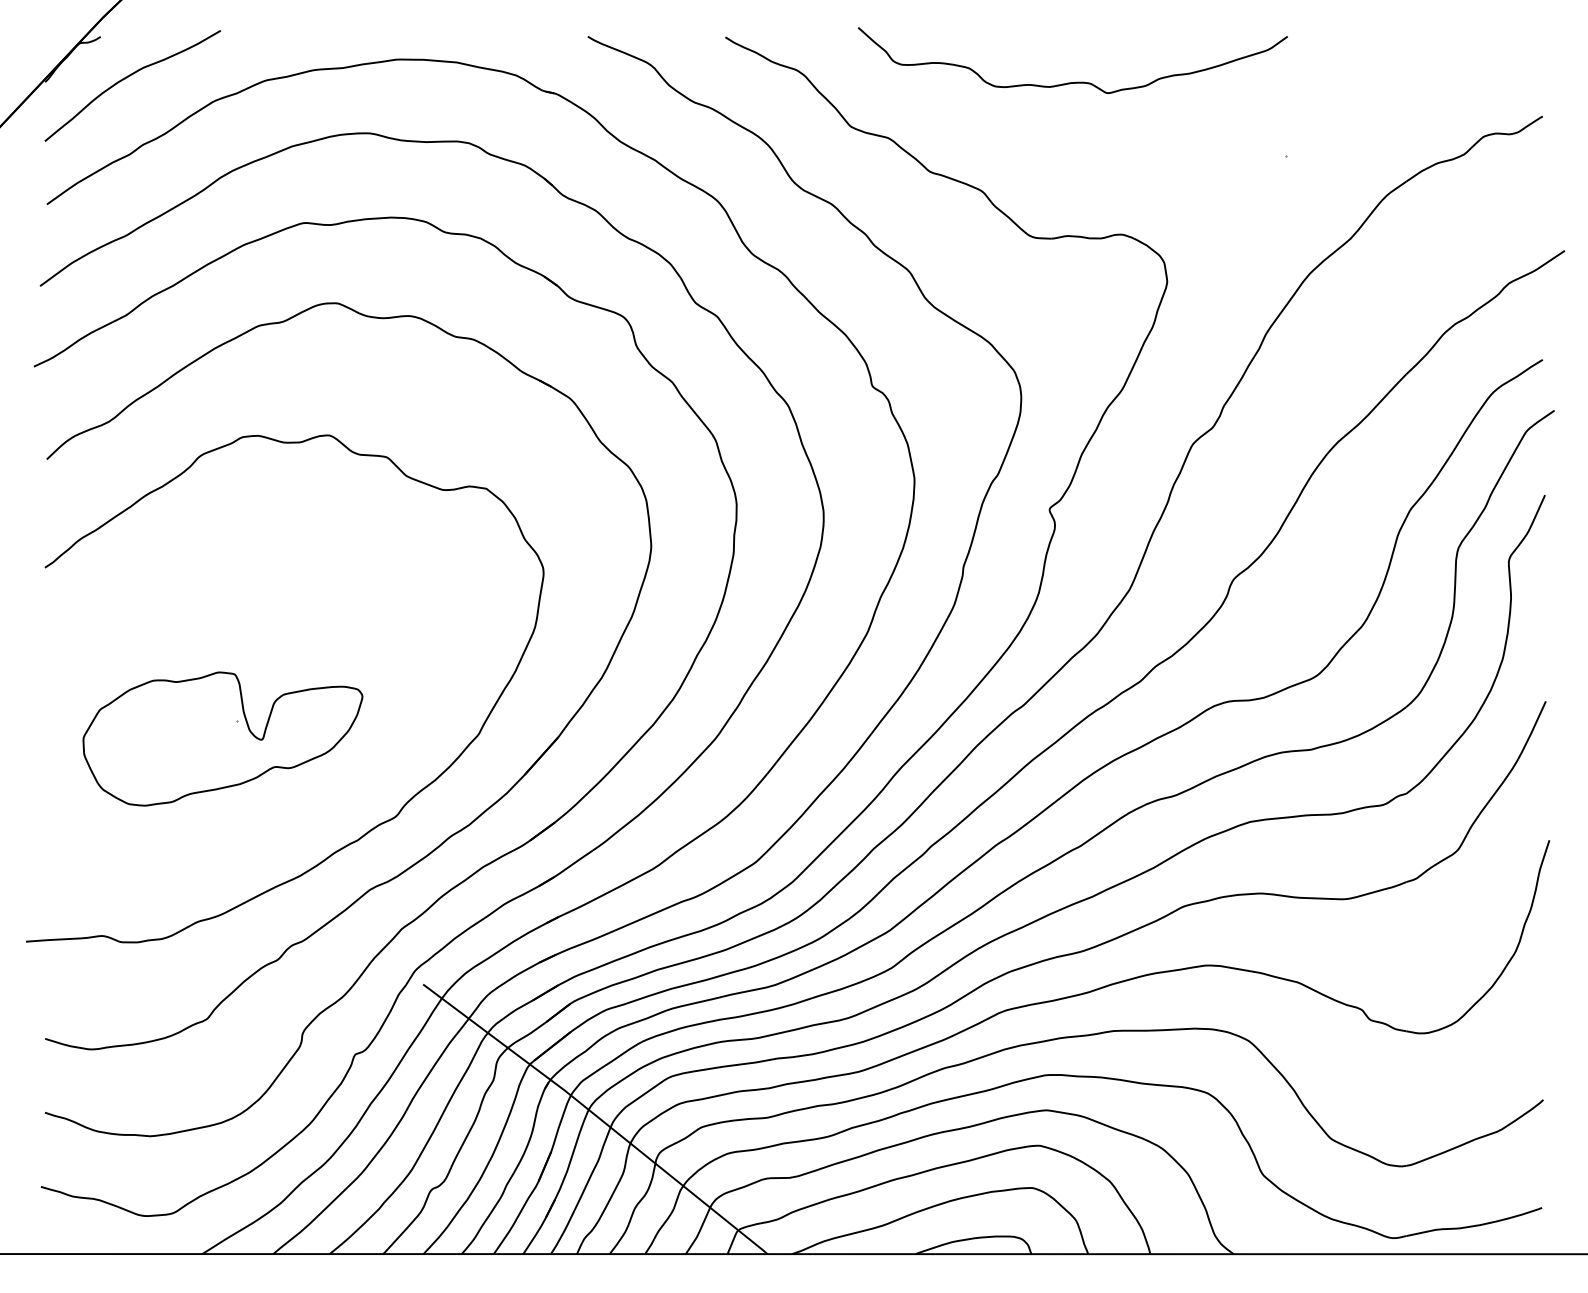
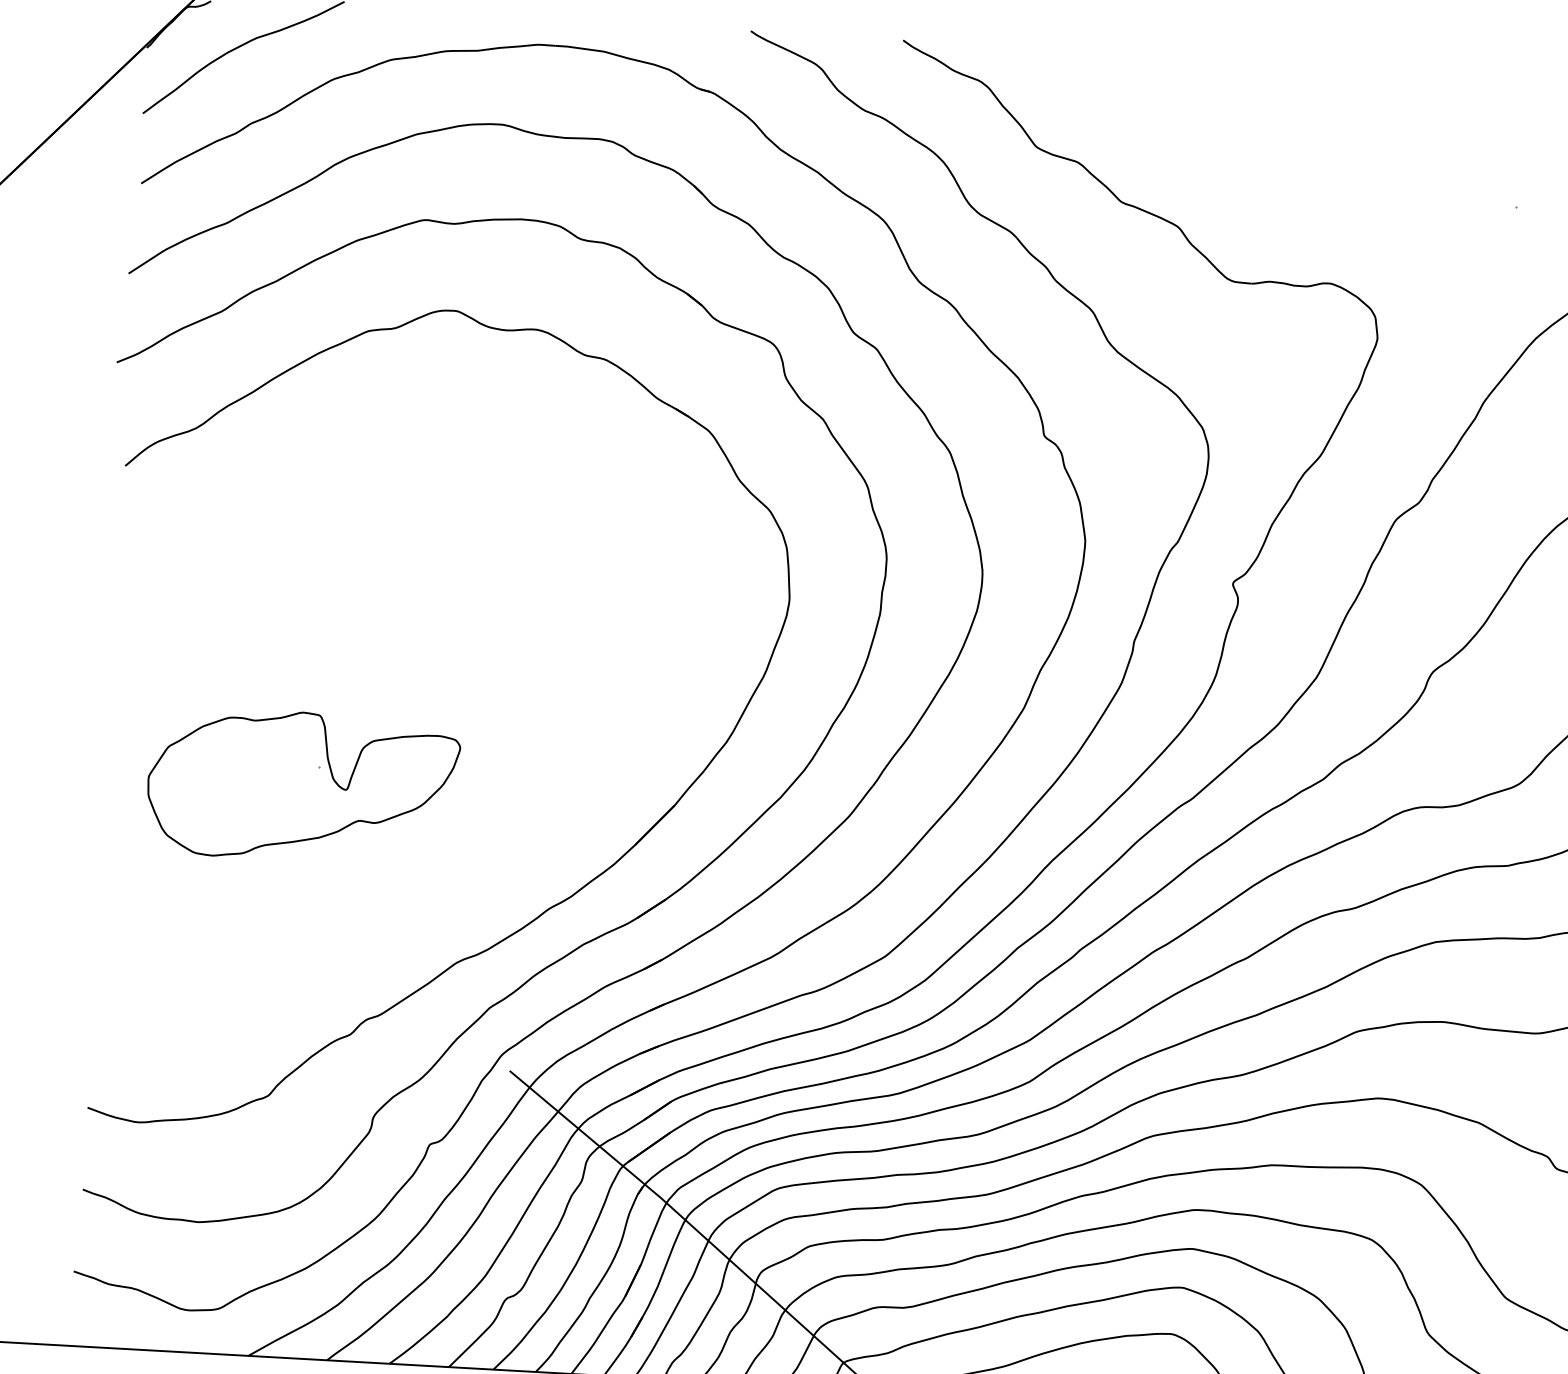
curve: (1076, 81) -> (1289, 111), removed
curve: (377, 824) -> (469, 890), removed

